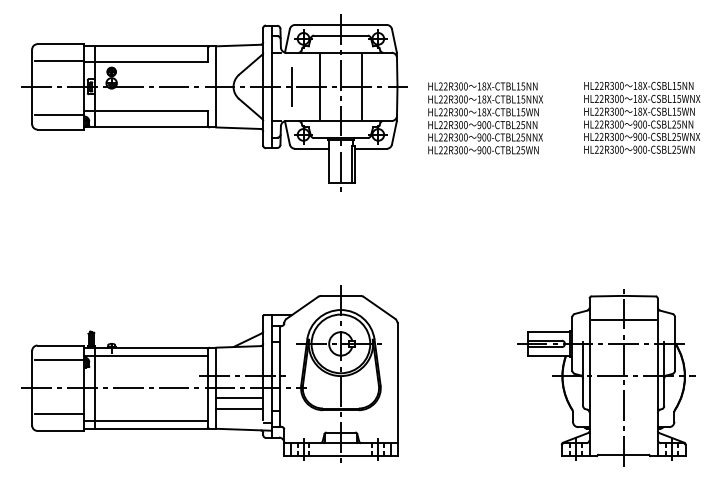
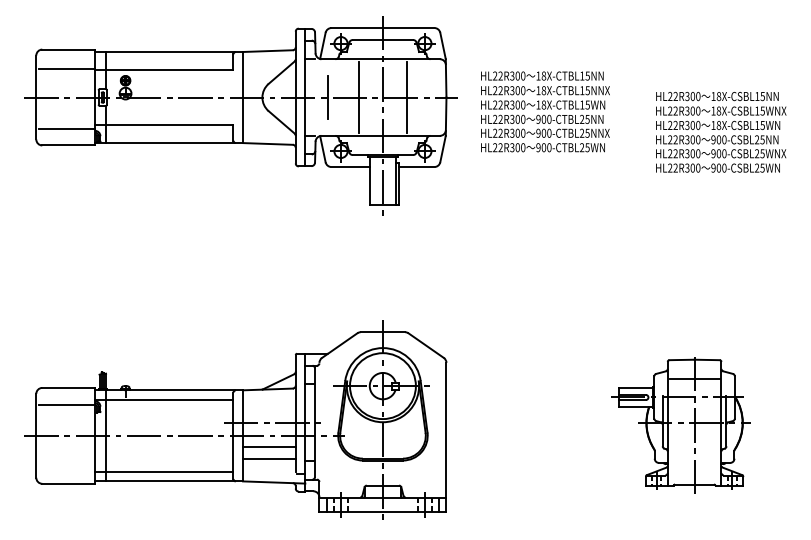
text: (485, 118) -> (545, 111), moved
part: (605, 377) -> (680, 423), size x0.7
line: (59, 413) -> (67, 464), removed

